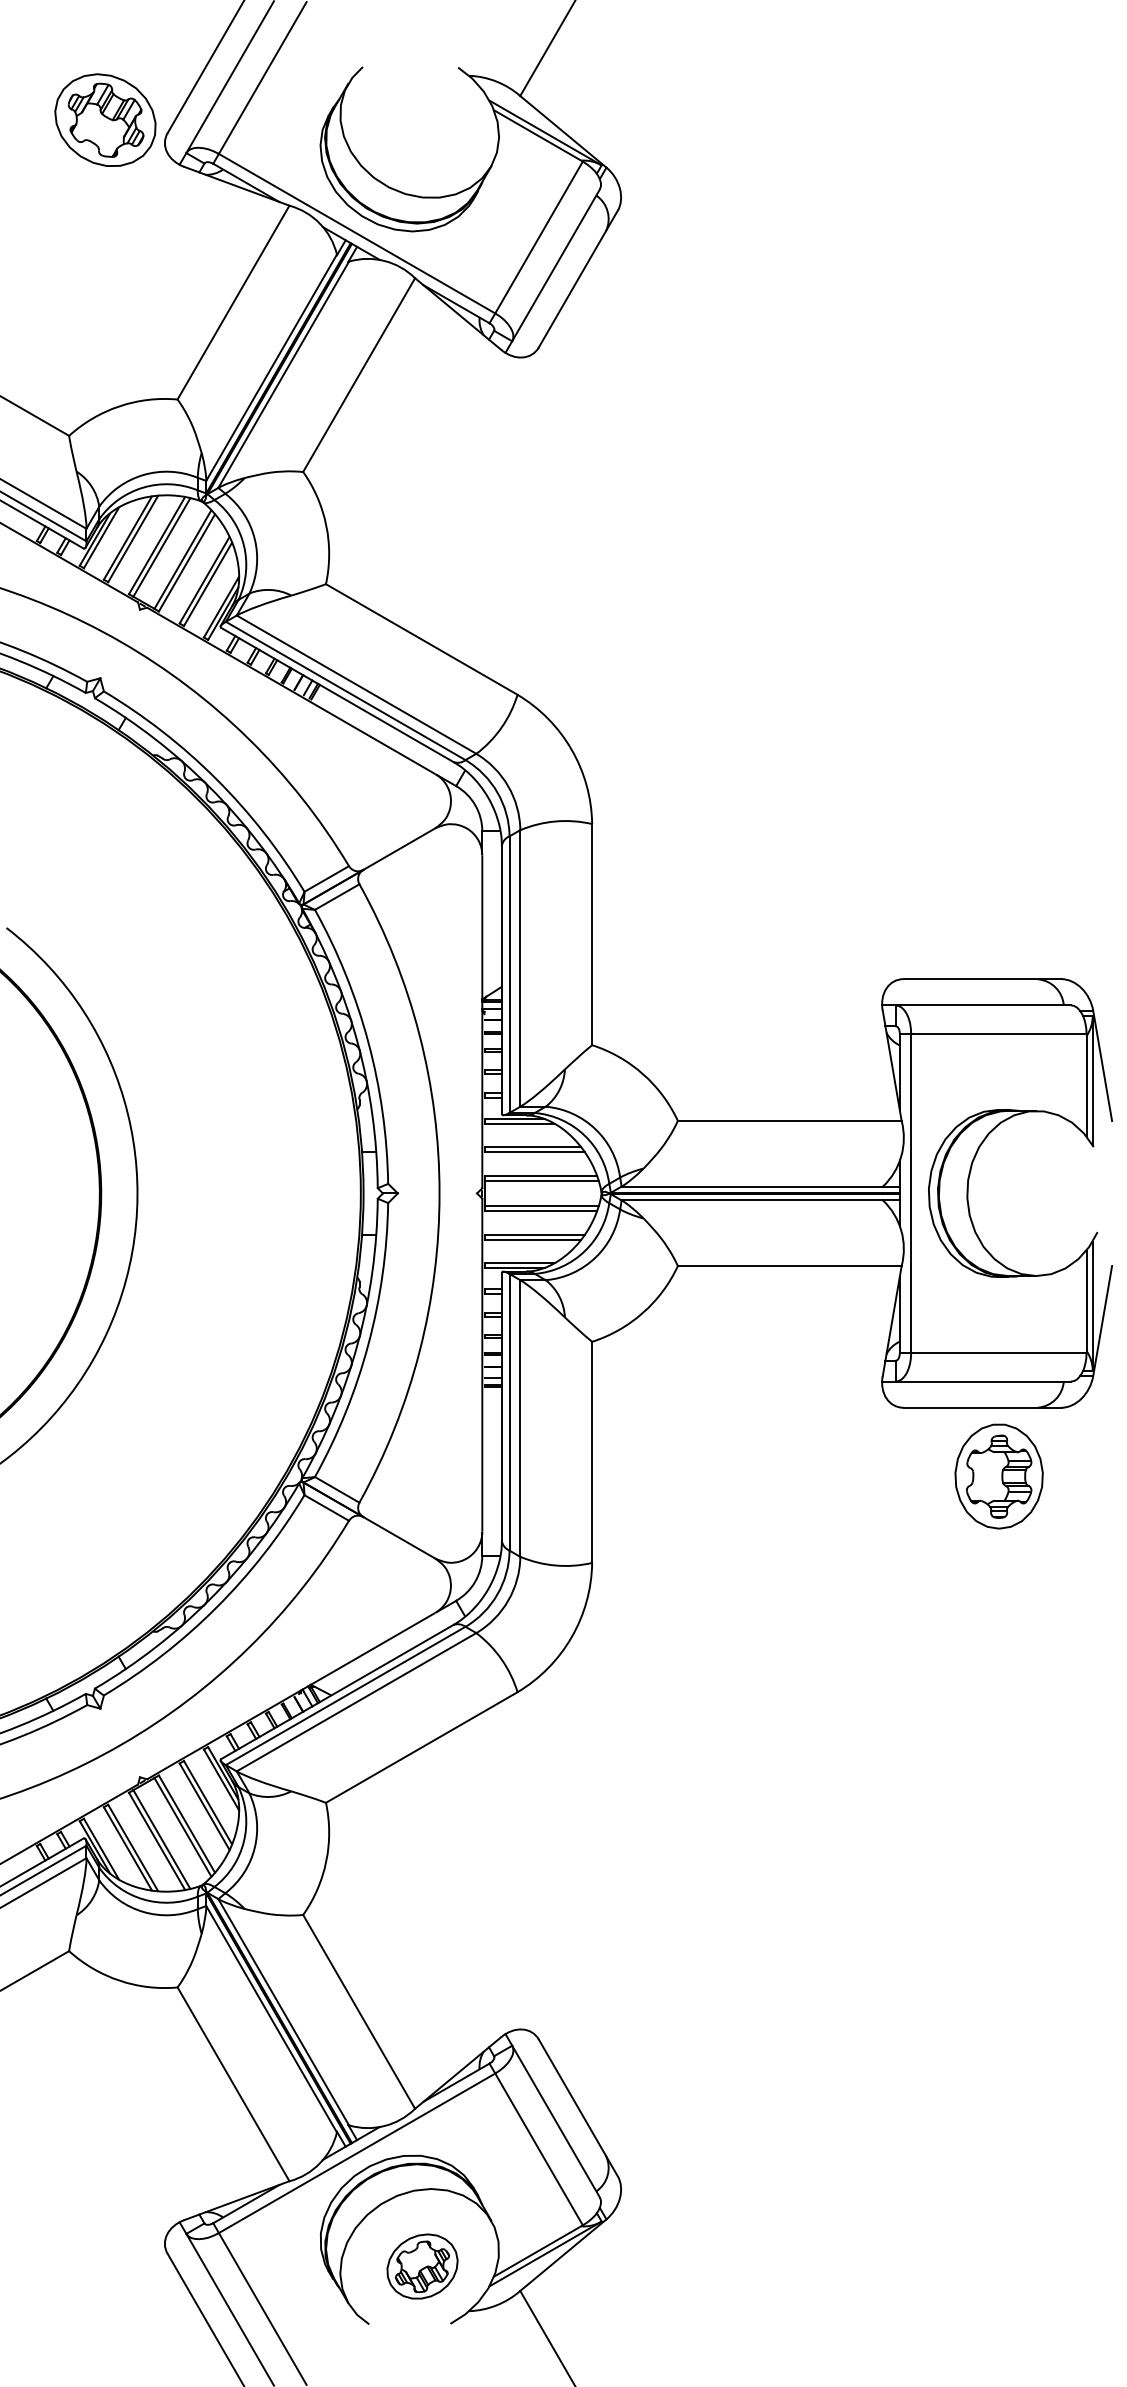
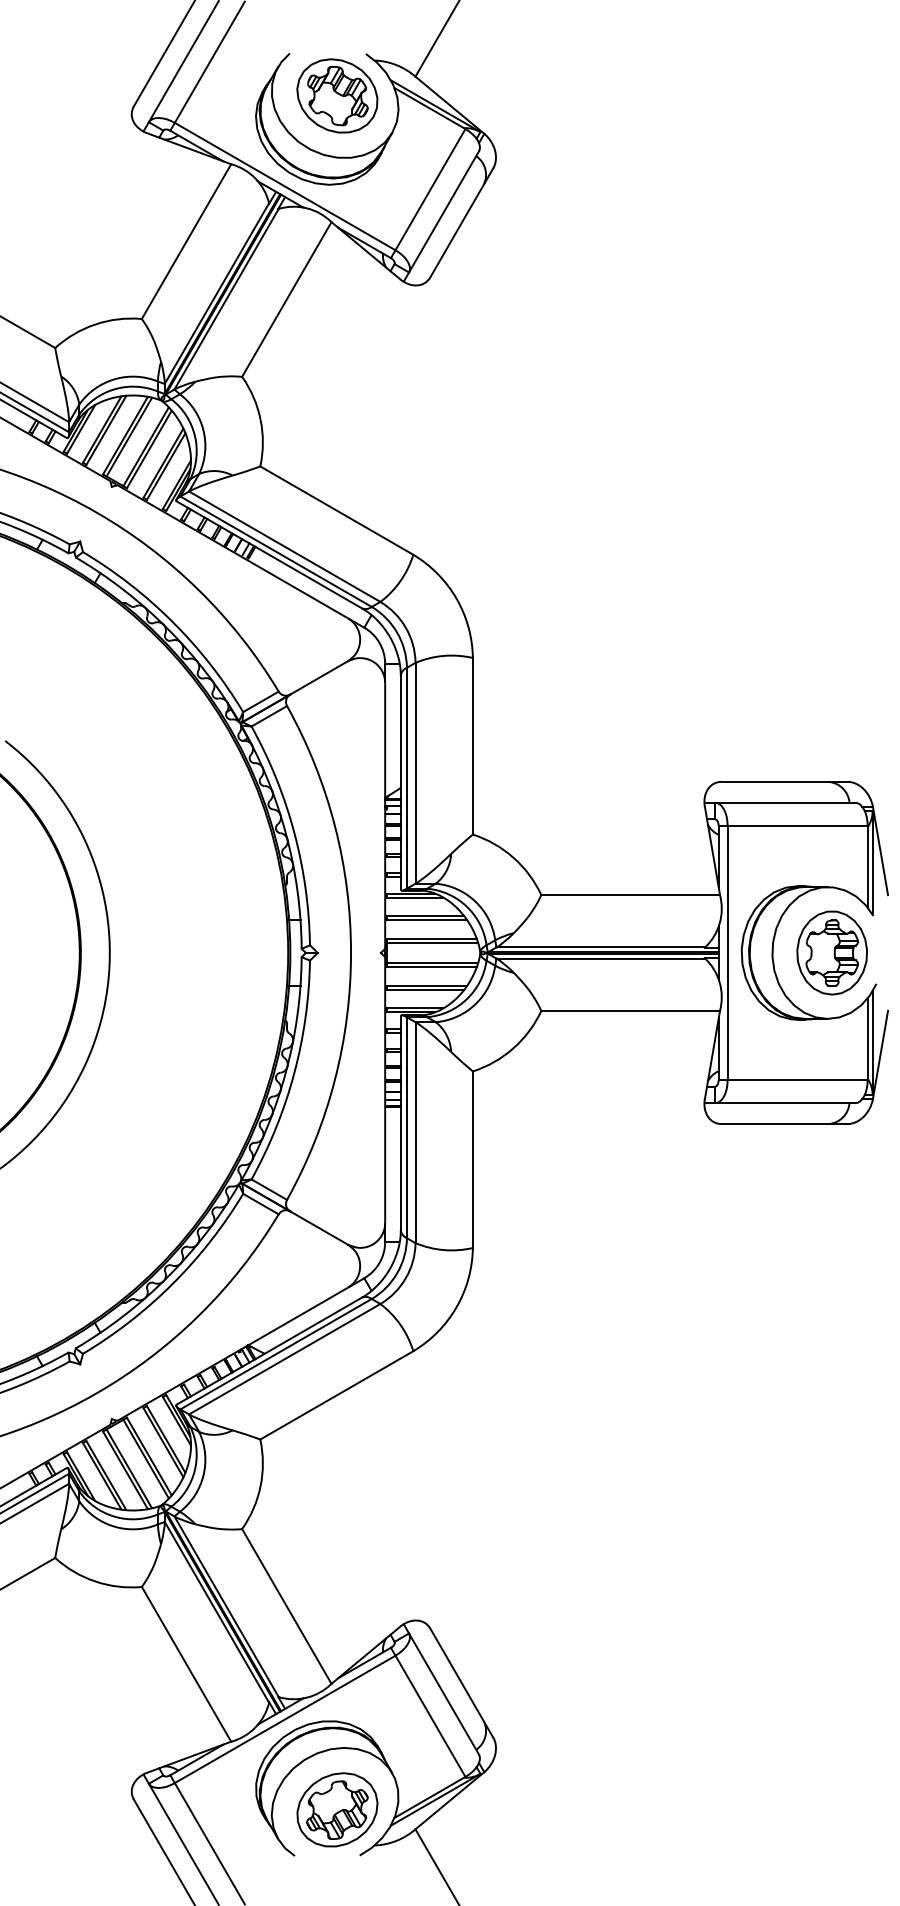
part: (105, 119) -> (337, 95), moved
part: (998, 1476) -> (831, 953), moved
part: (422, 2266) -> (337, 1809), size x1.43

